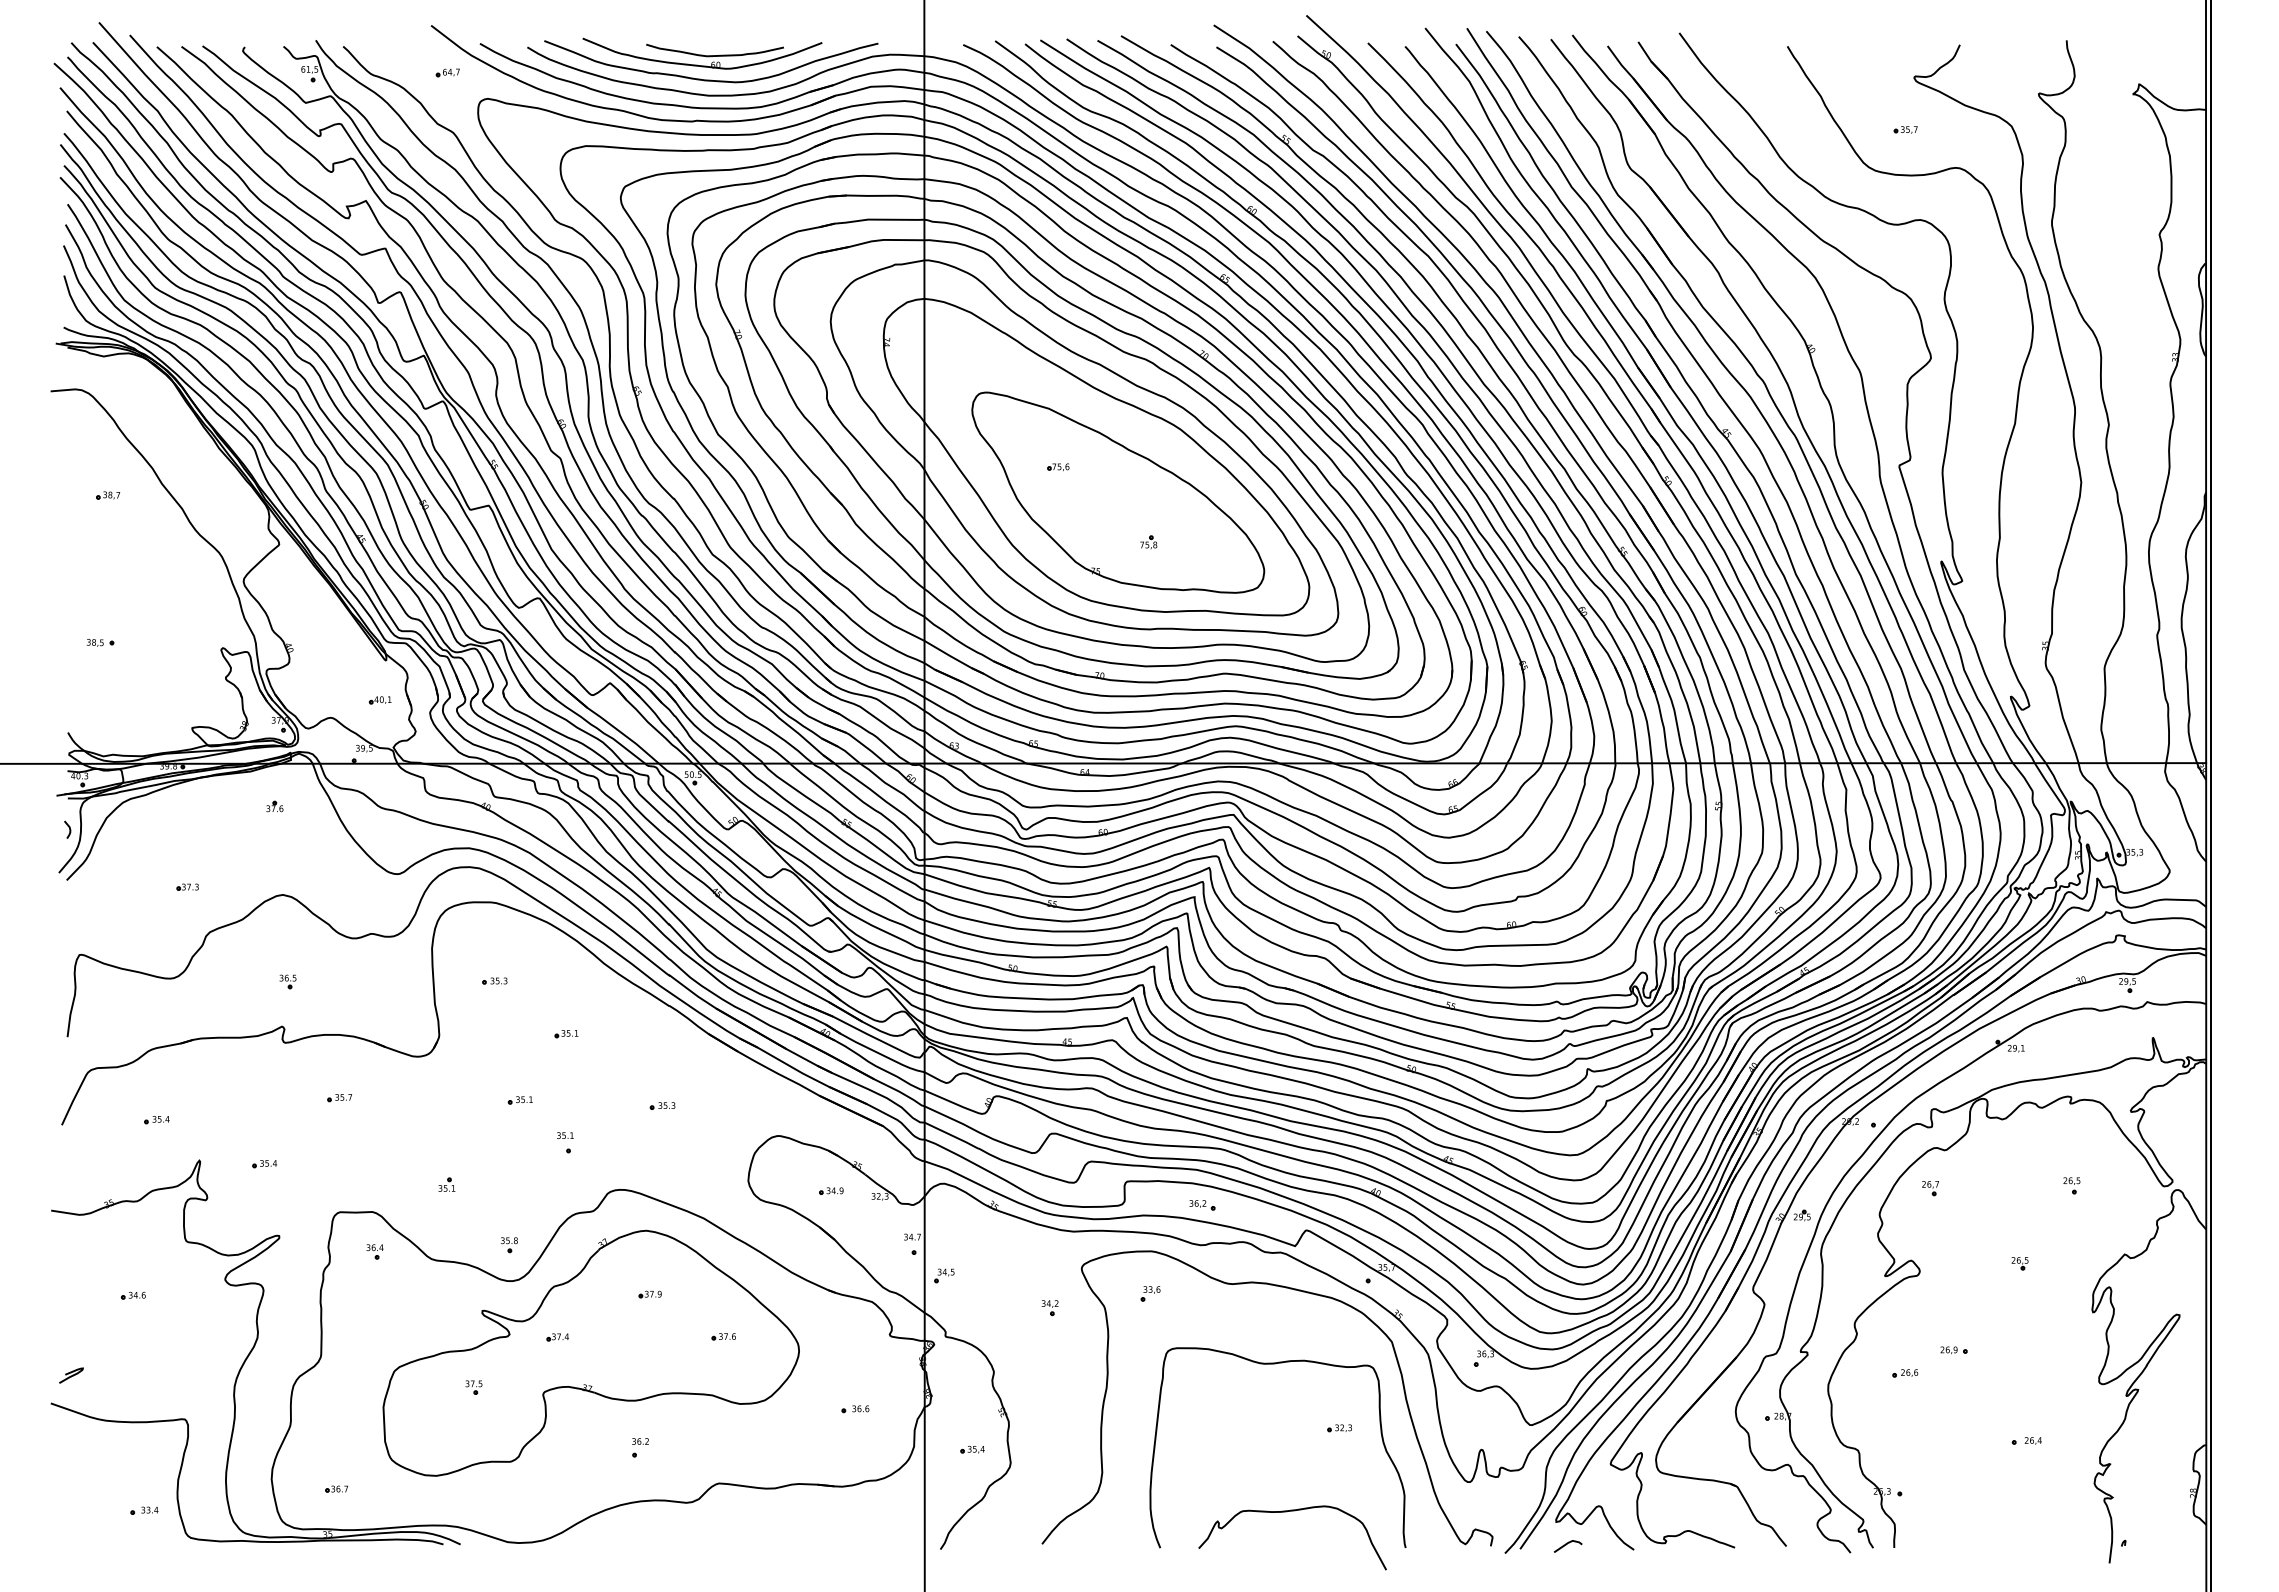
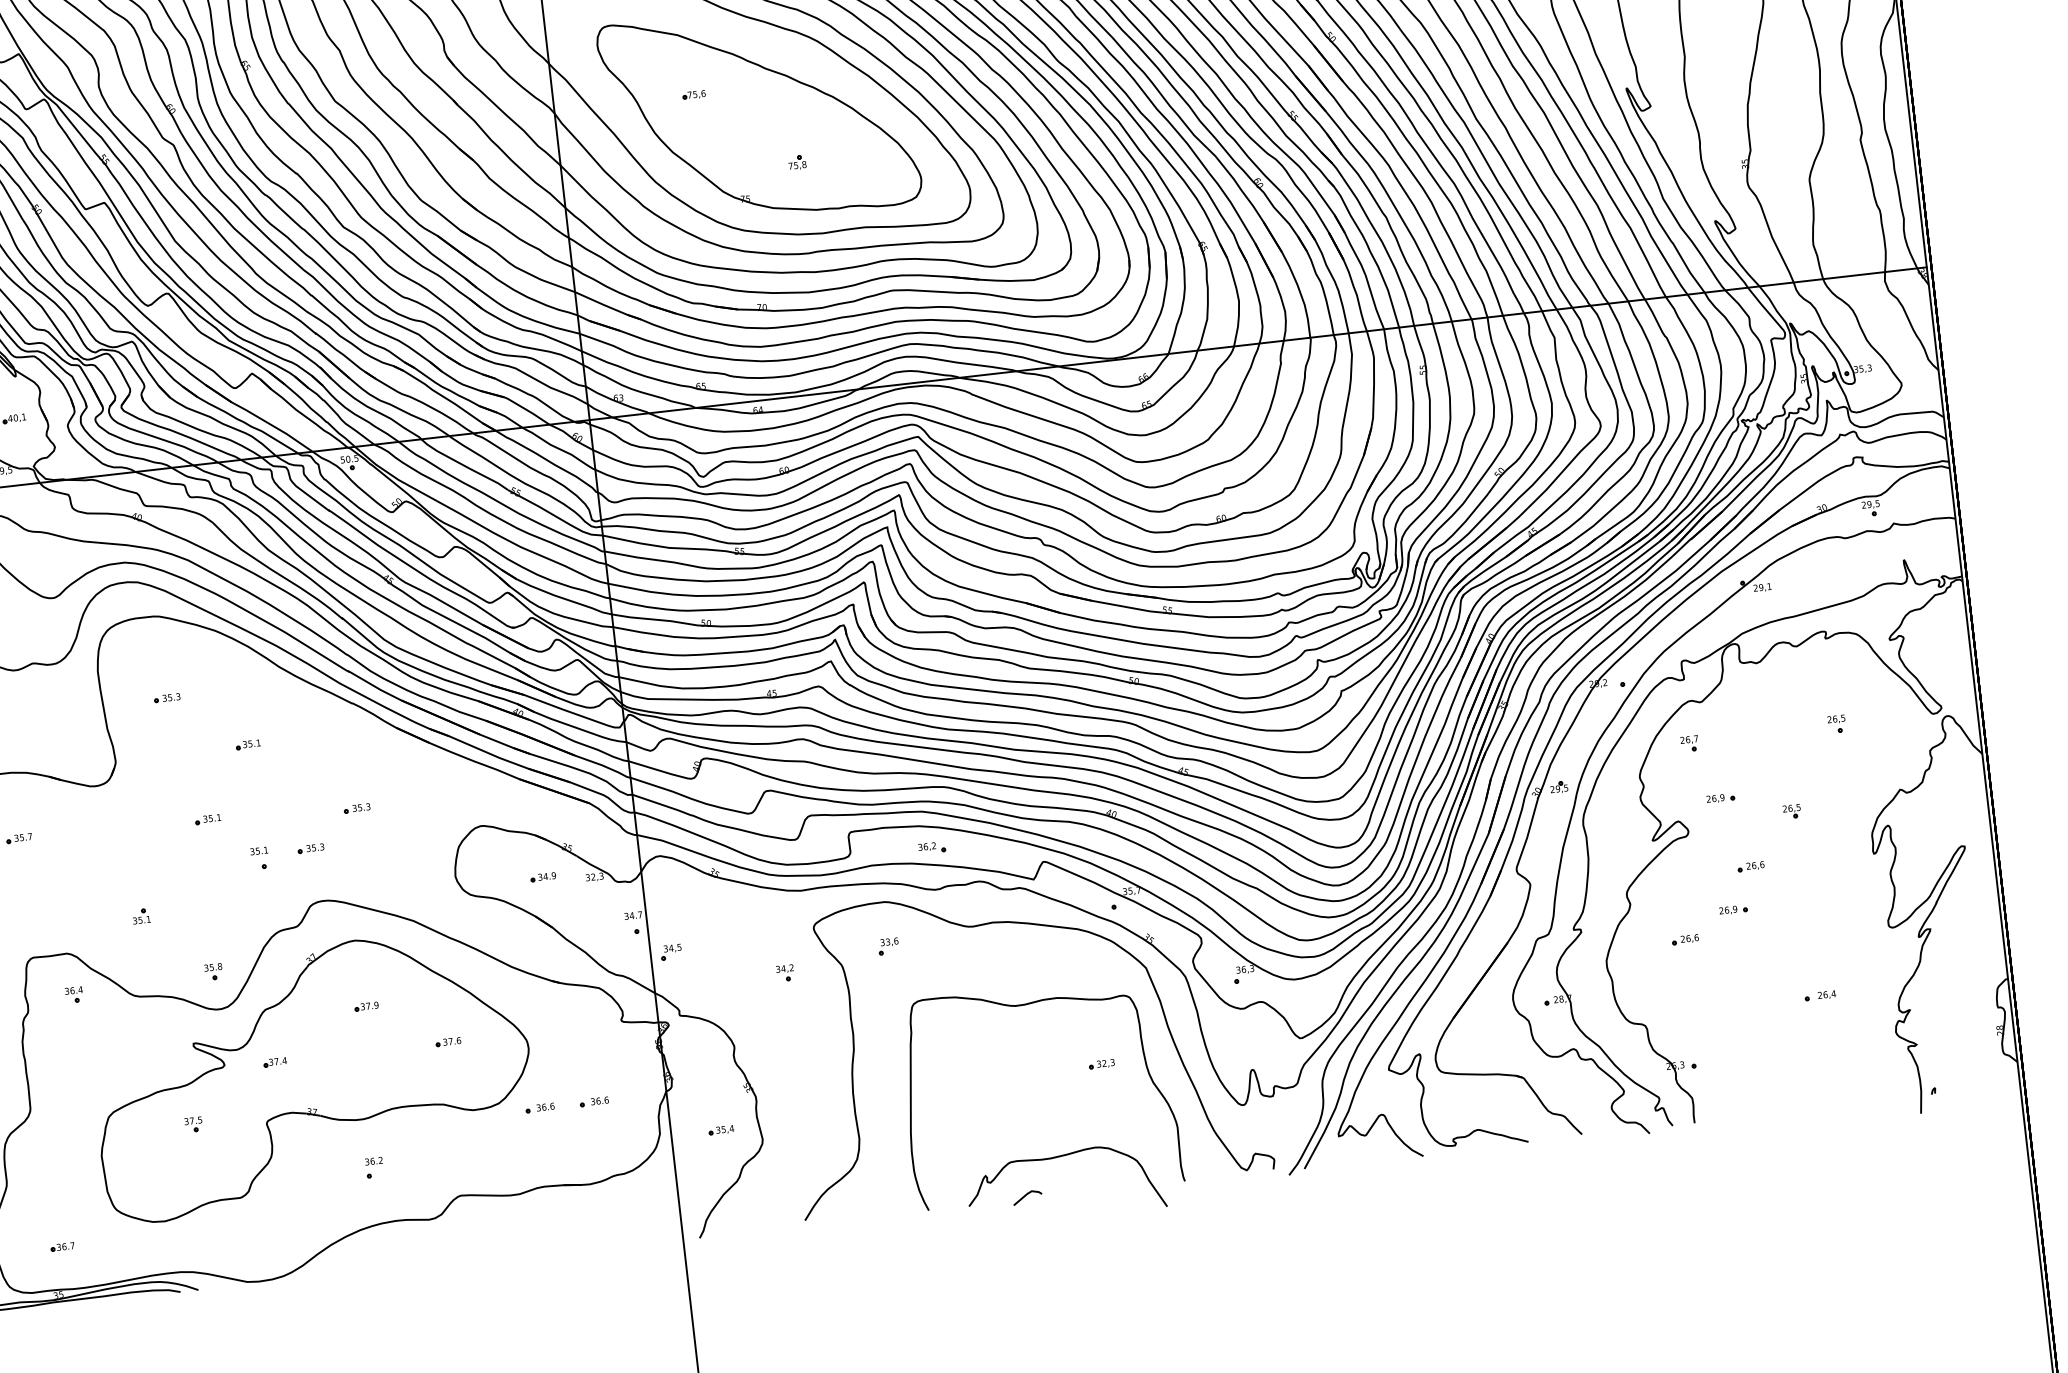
part: (614, 1138) -> (310, 848), added
part: (1953, 1243) -> (1720, 798), added
part: (1975, 1311) -> (1751, 866), added
part: (803, 1409) -> (540, 1108), added
line: (1566, 1545) -> (1025, 1196), moved

